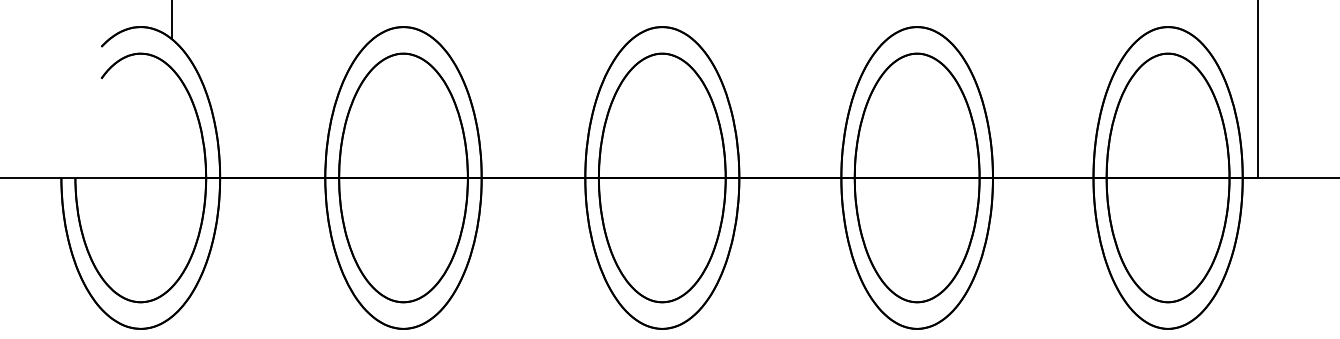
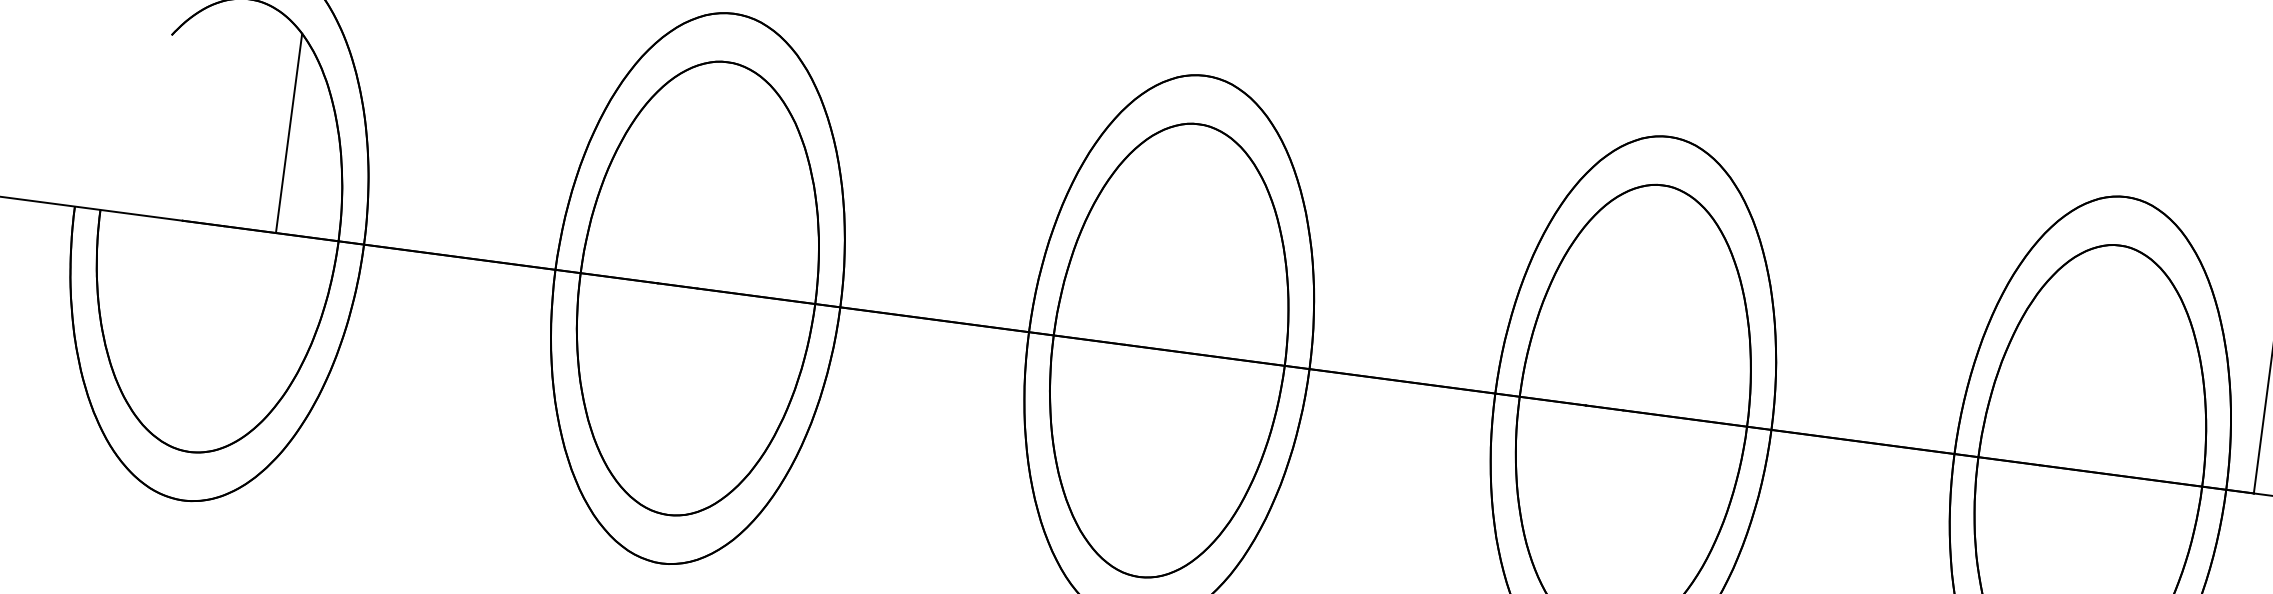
line: (171, 122) -> (288, 131), added

